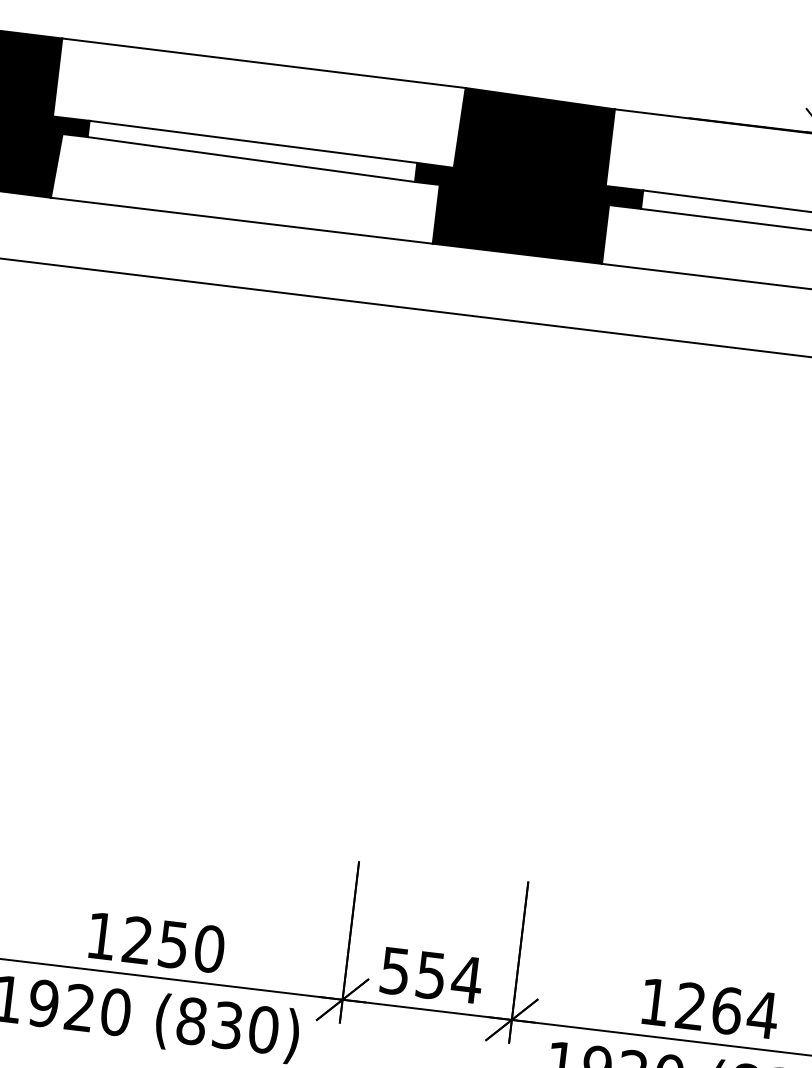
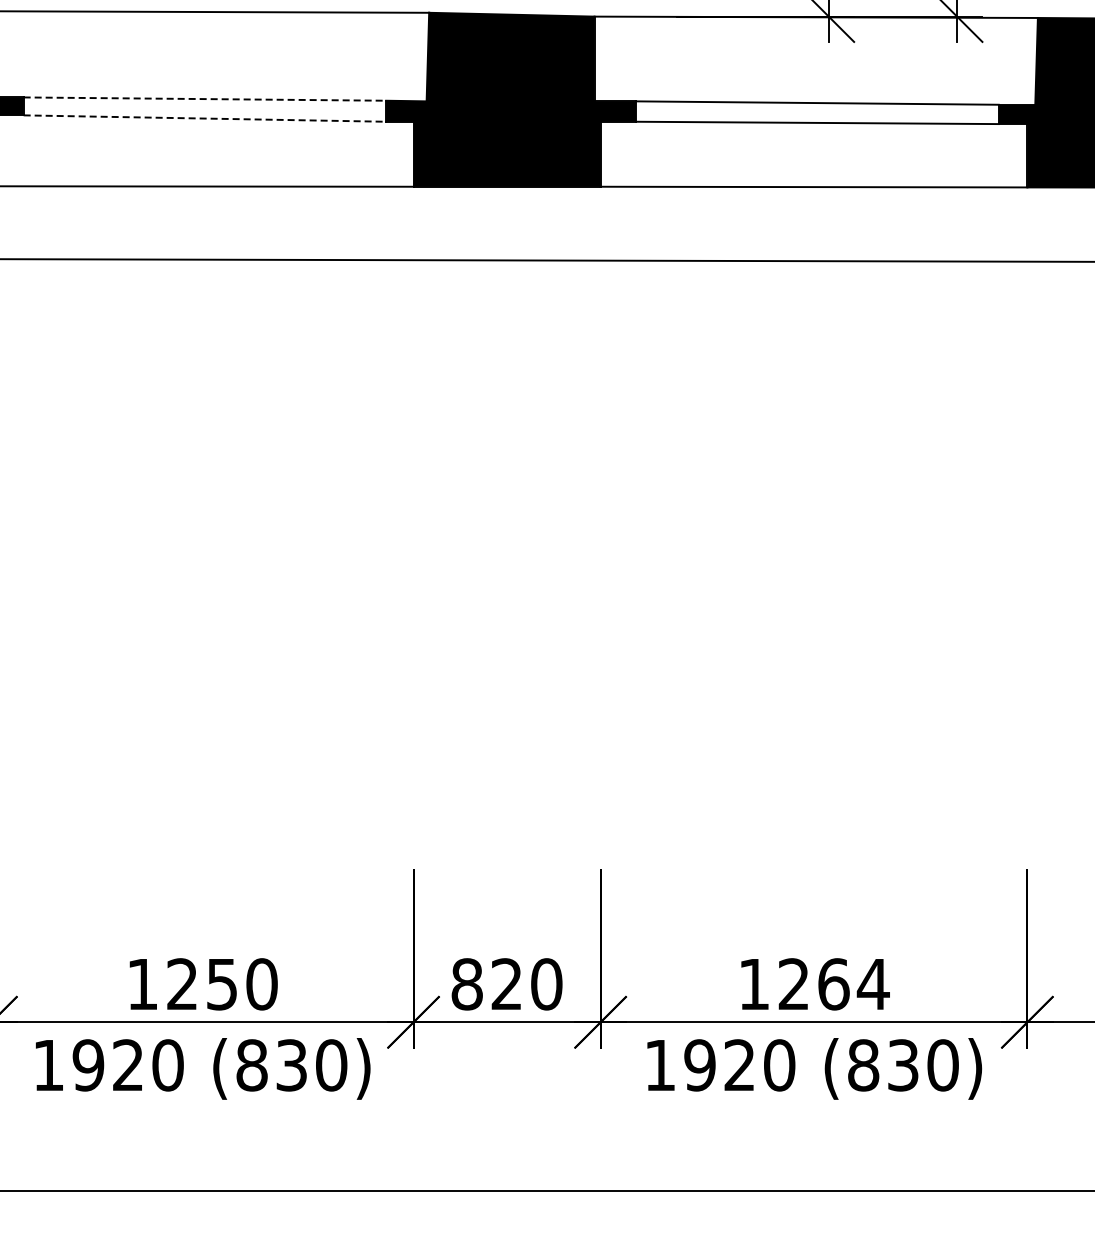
line: (253, 142) -> (205, 99), solid -> dashed
line: (251, 159) -> (205, 118), solid -> dashed
text: (431, 975) -> (507, 984), 554 -> 820

